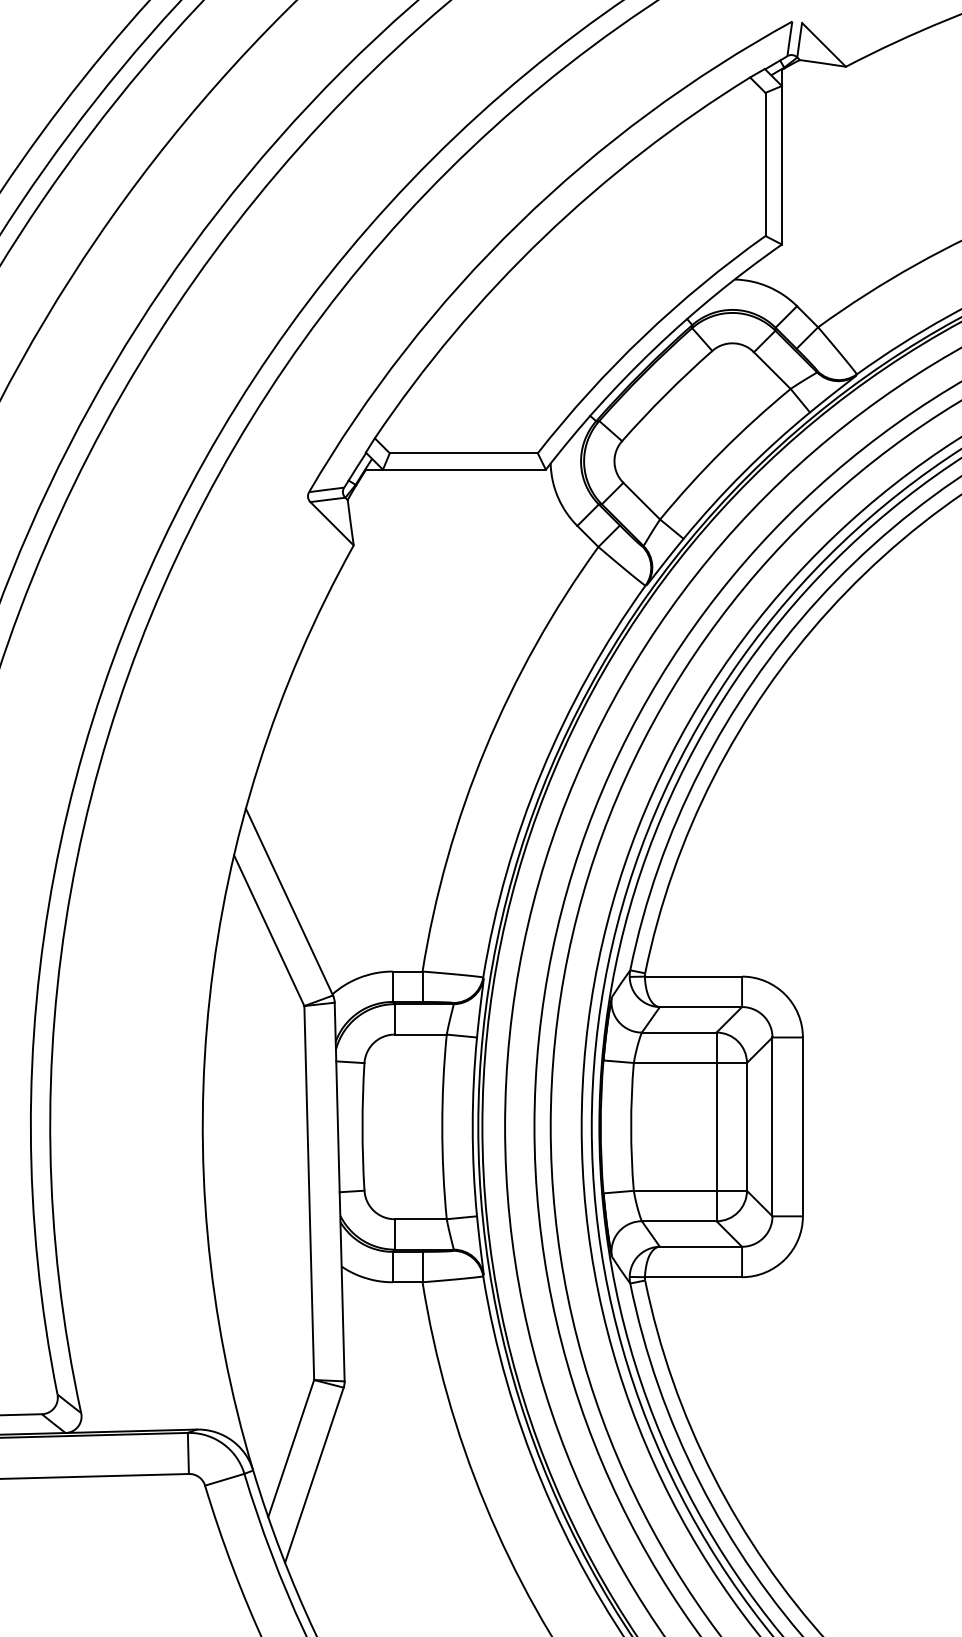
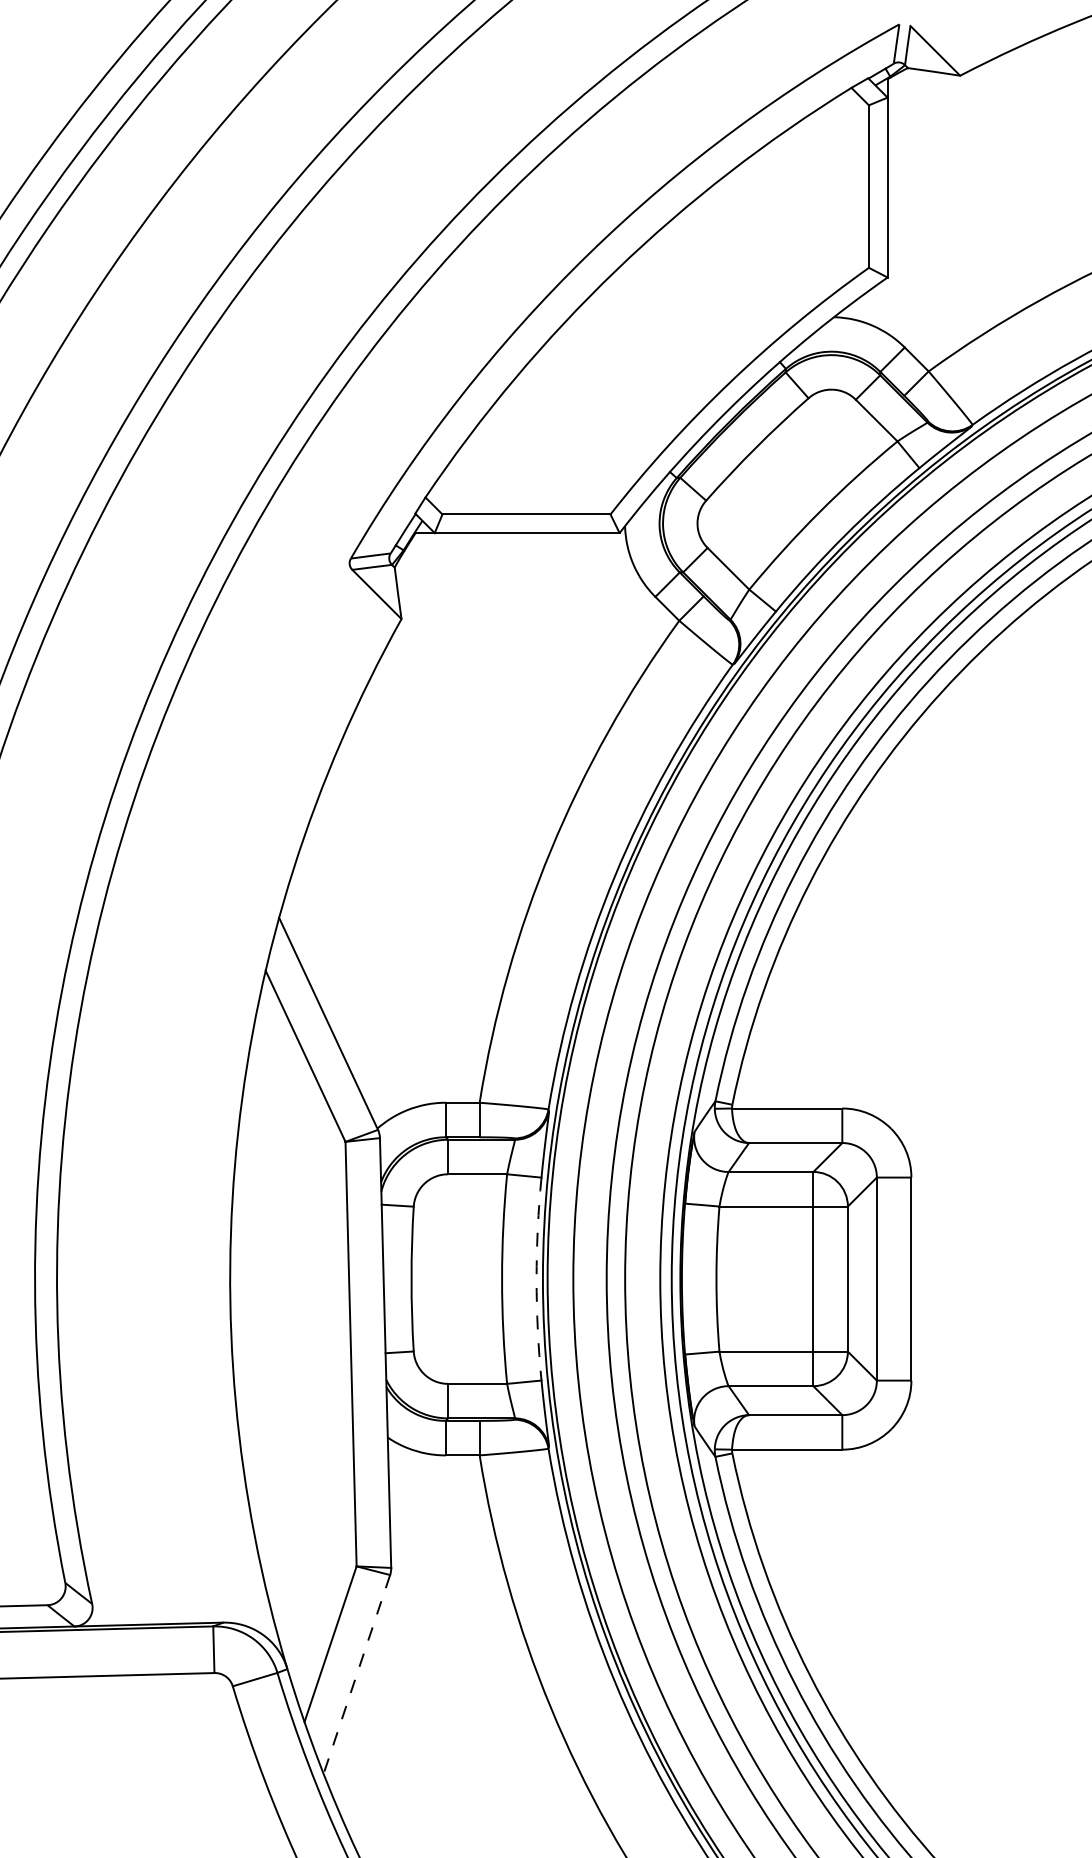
arc: (472, 1126) -> (536, 1278), solid -> dashed
line: (314, 1475) -> (357, 1674), solid -> dashed

